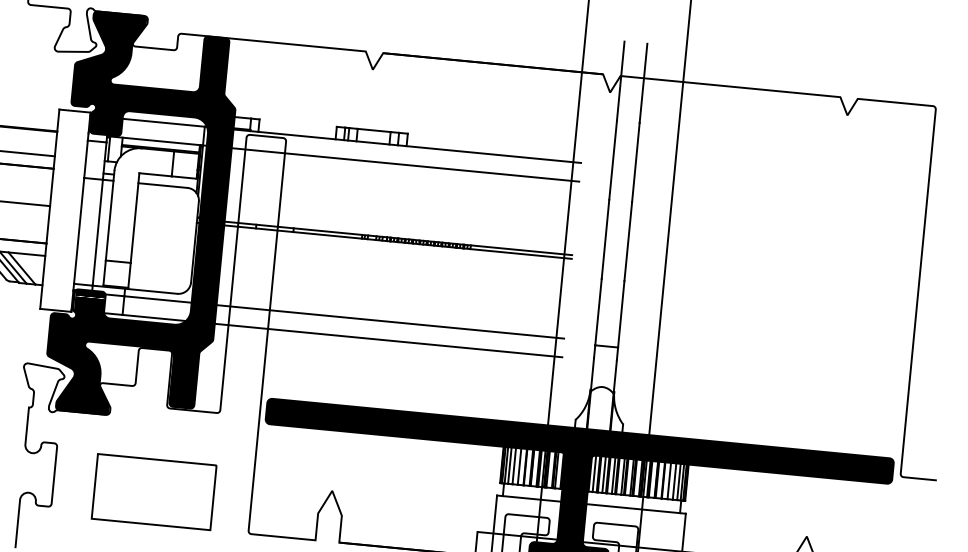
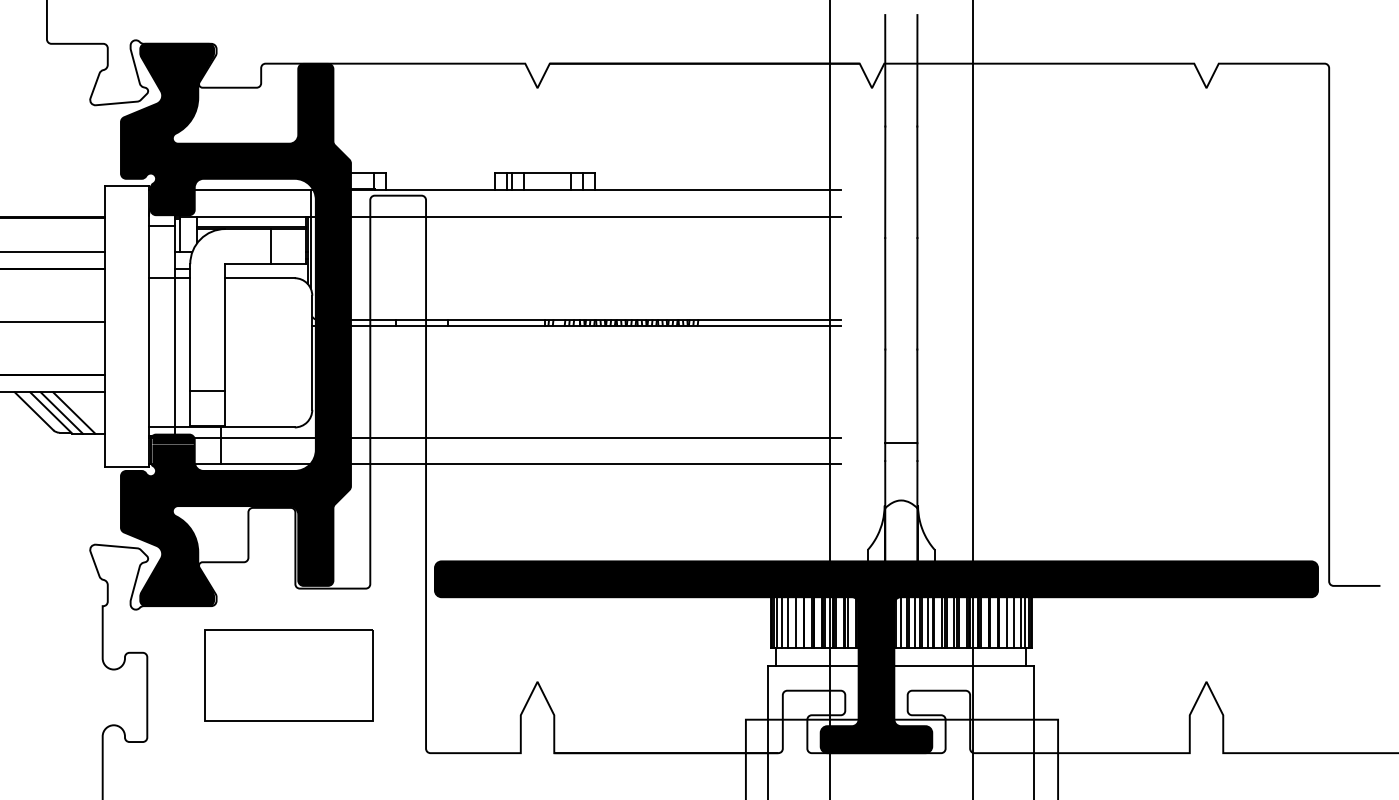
part: (153, 492) -> (288, 675), moved

